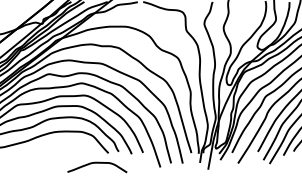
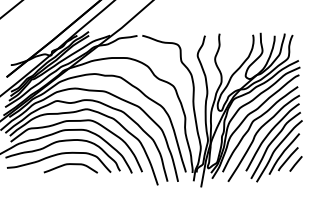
curve: (94, 164) -> (68, 165), moved

